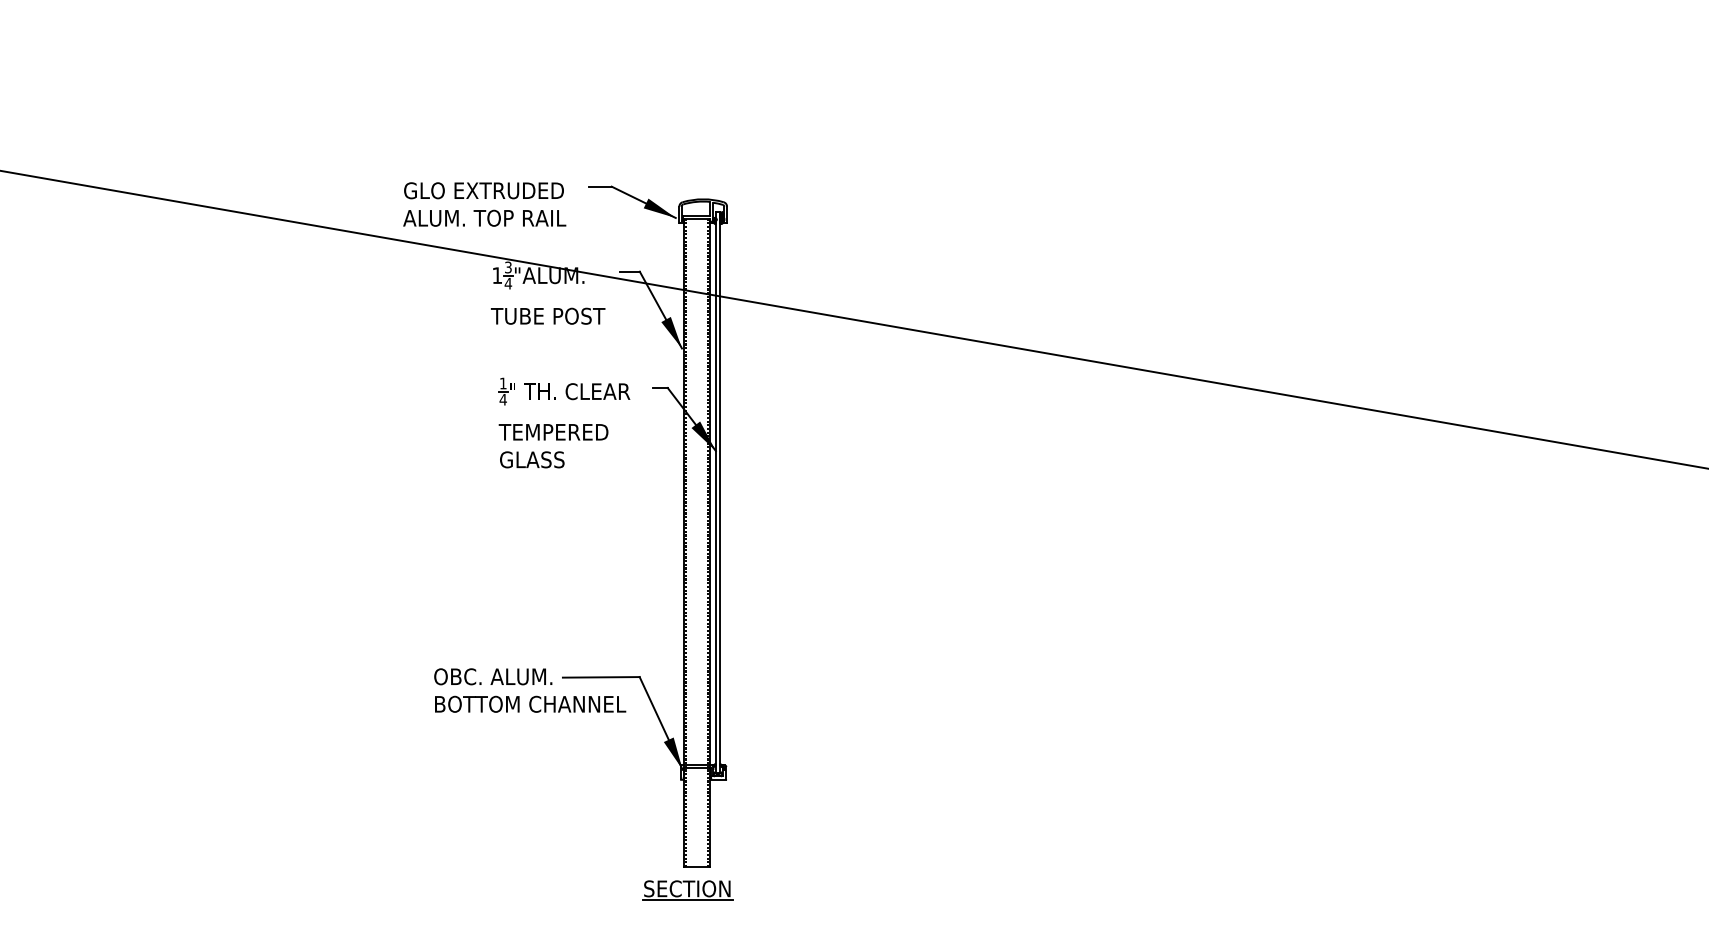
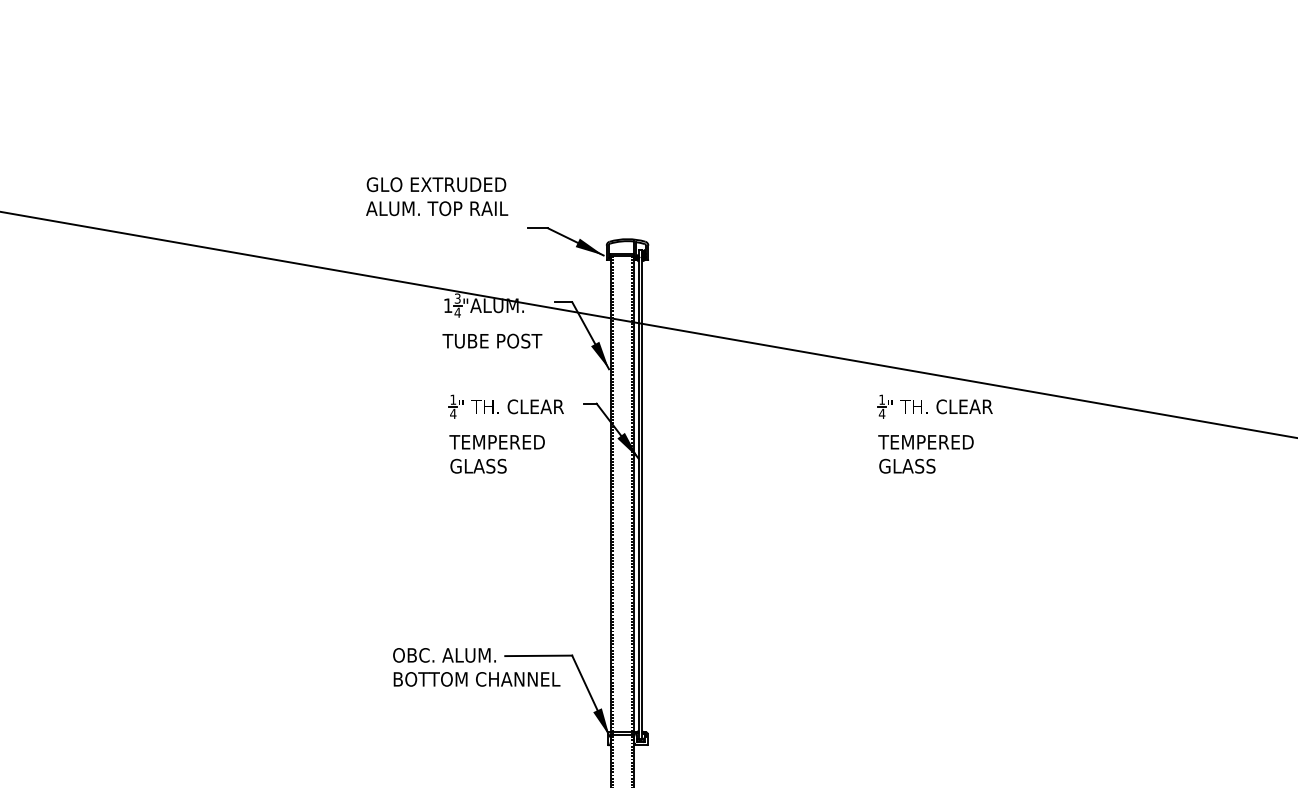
text: (484, 204) -> (436, 196), moved
part: (1056, 422) -> (935, 433), added

